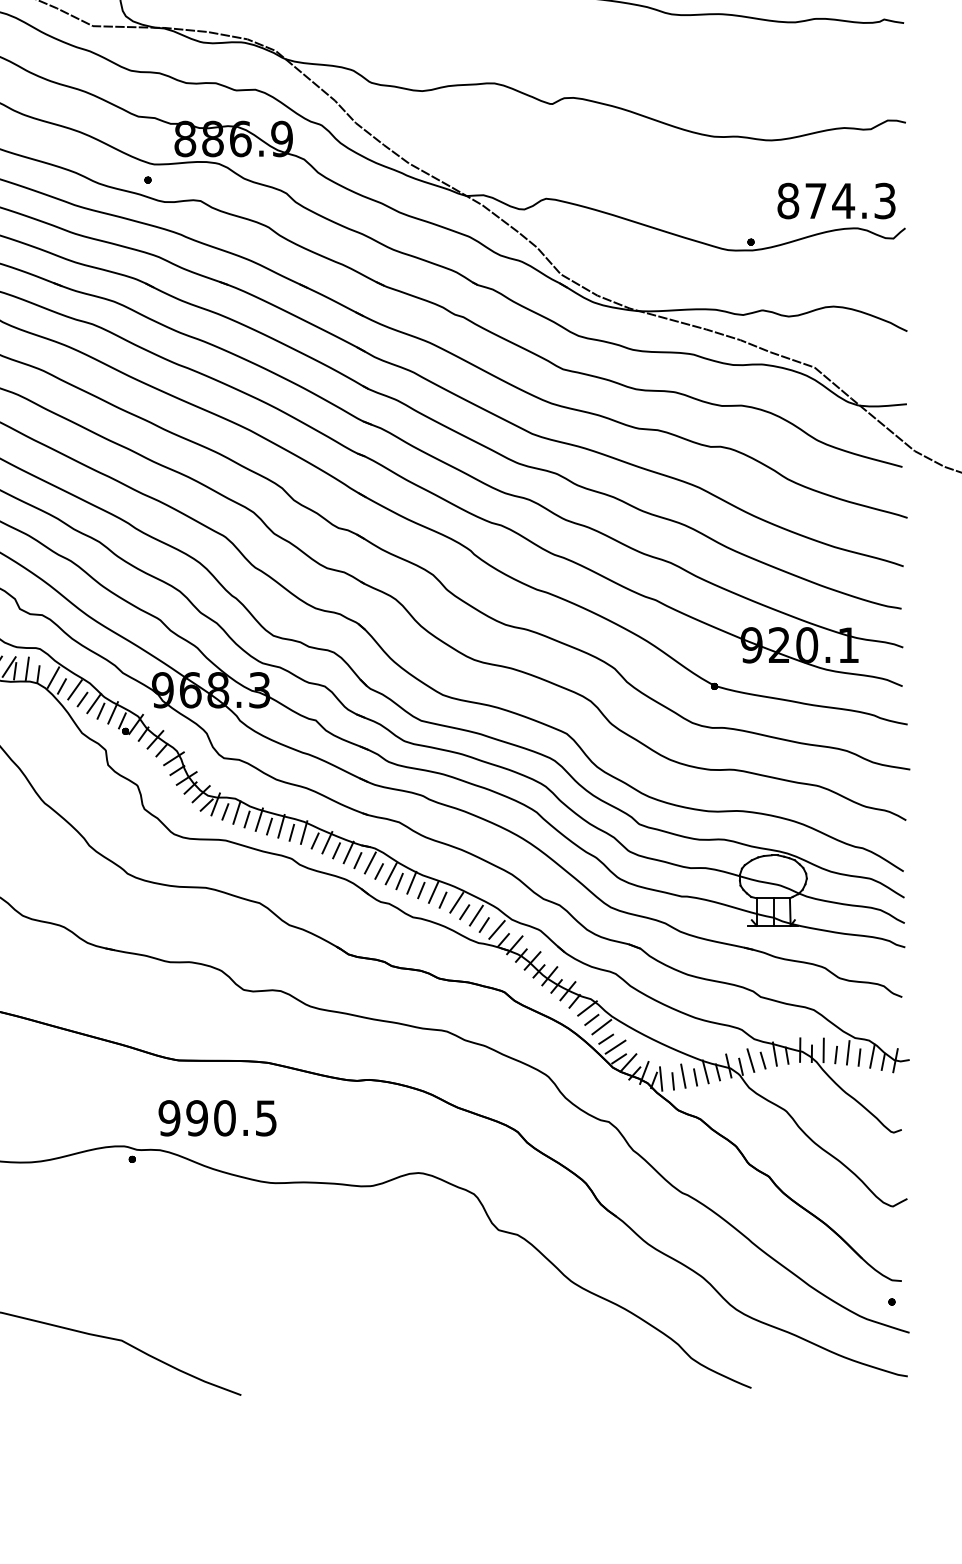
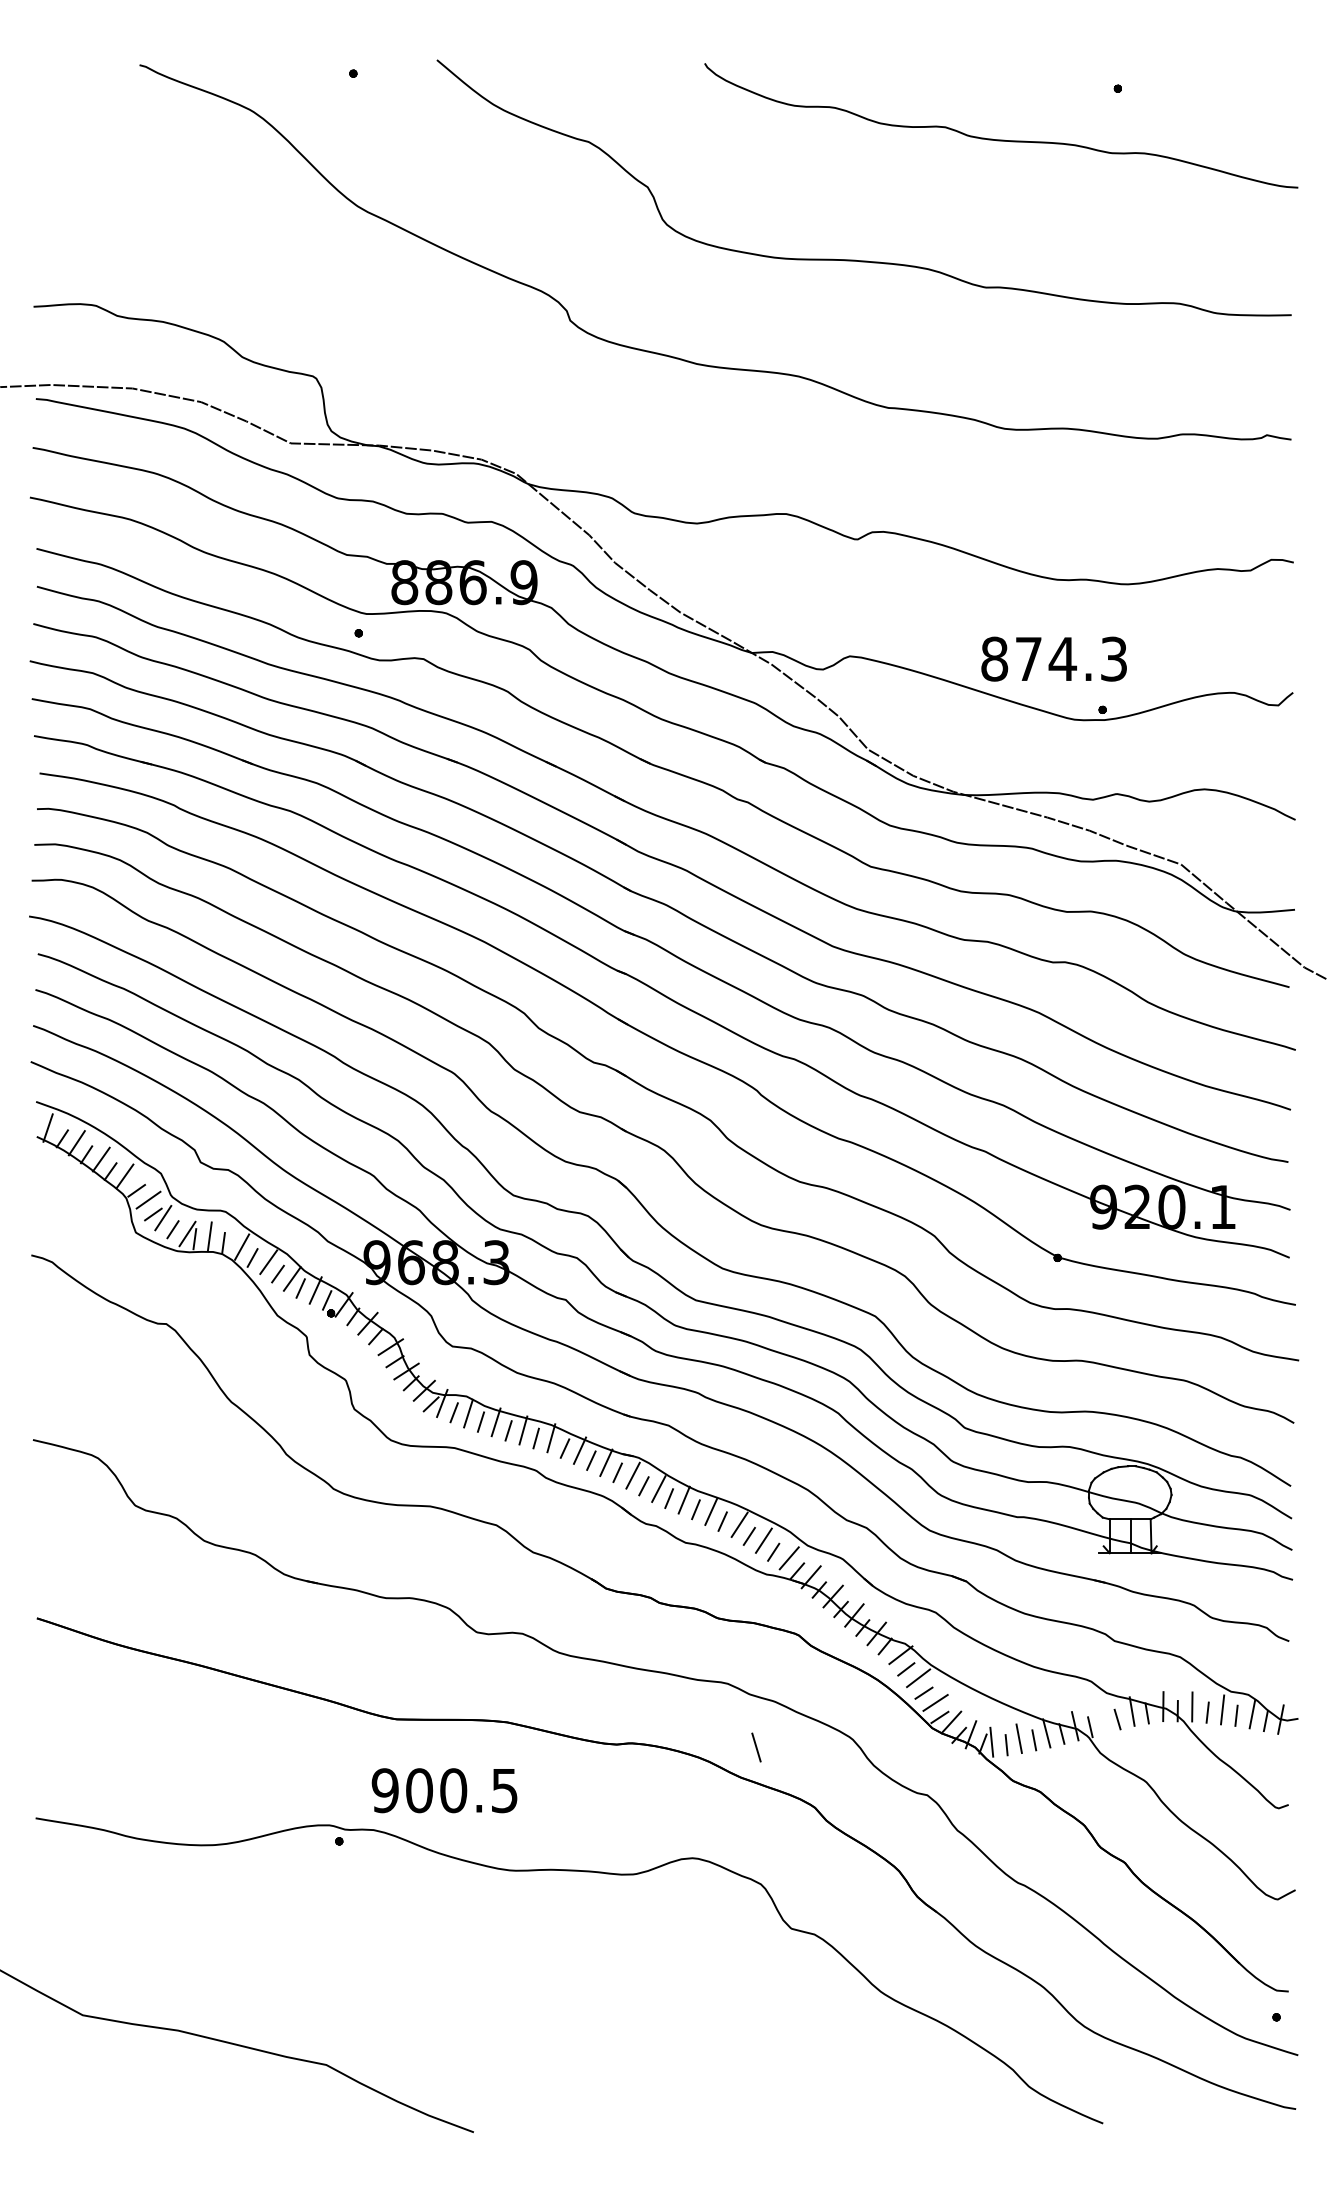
text: (836, 200) -> (1053, 658), moved
line: (750, 1060) -> (756, 1747), moved
text: (197, 1118) -> (419, 1790), 990.5 -> 900.5

